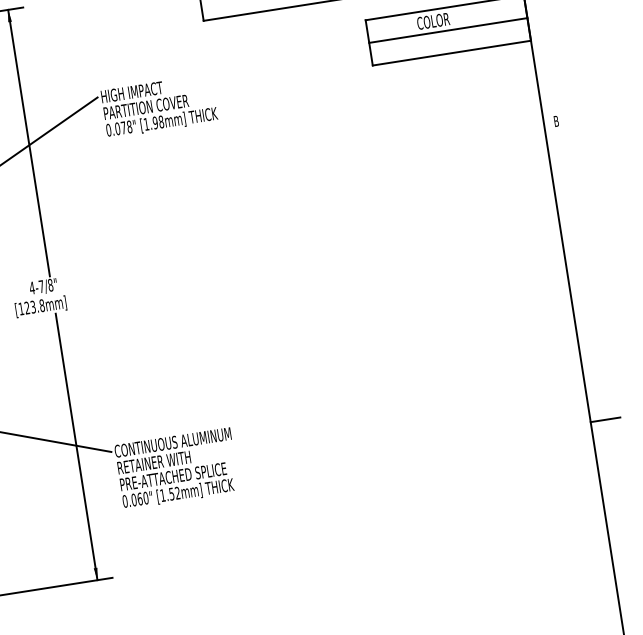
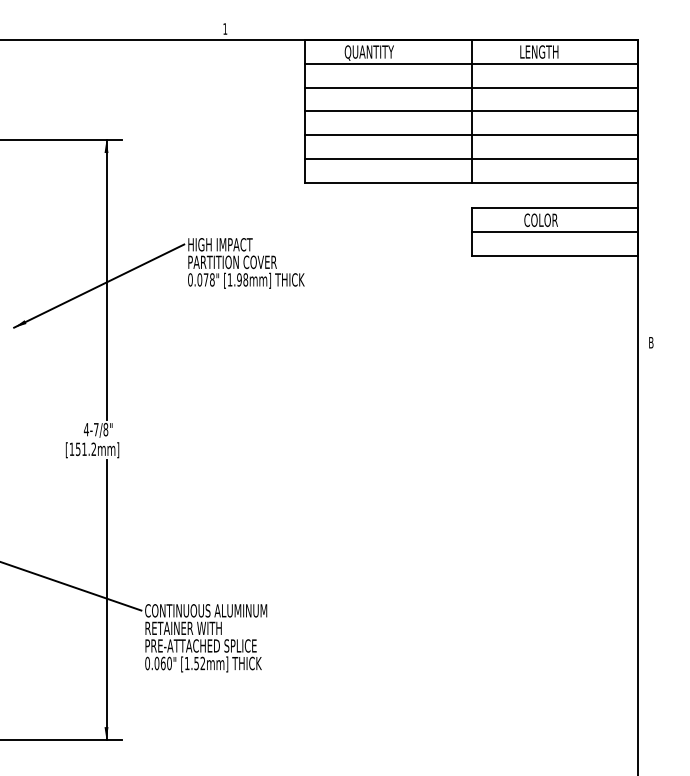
text: (35, 306) -> (86, 449), [123.8mm] -> [151.2mm]
line: (605, 419) -> (653, 656), removed

